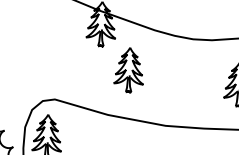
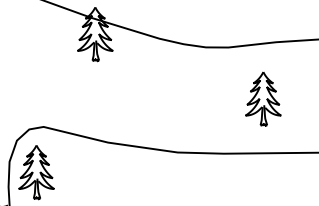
part: (128, 69) -> (130, 87), removed

